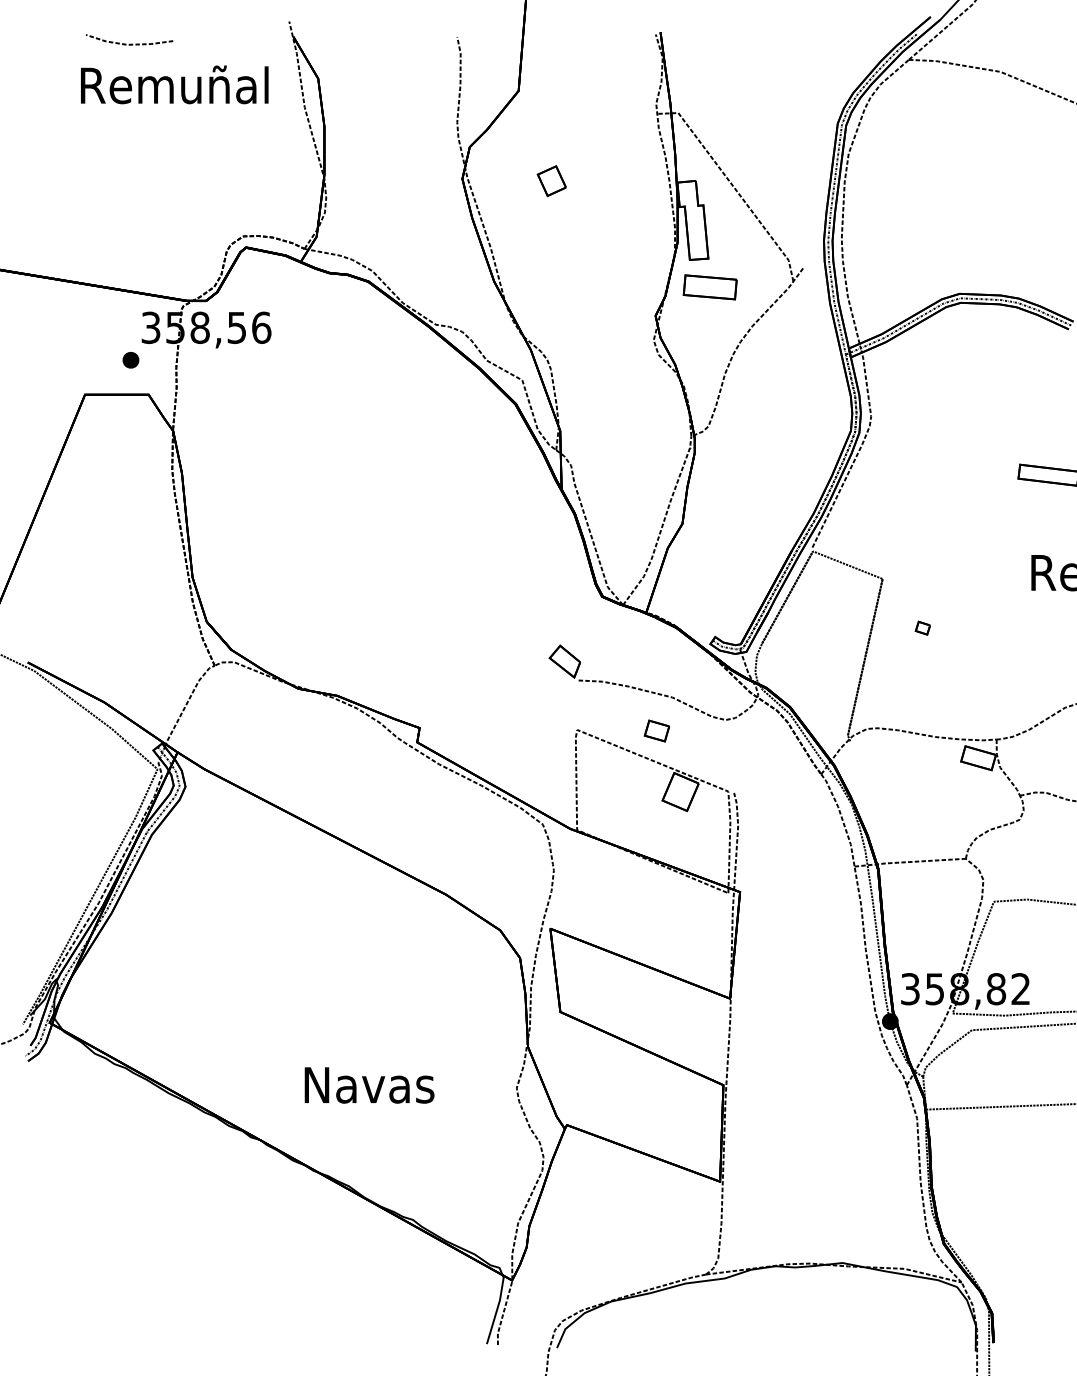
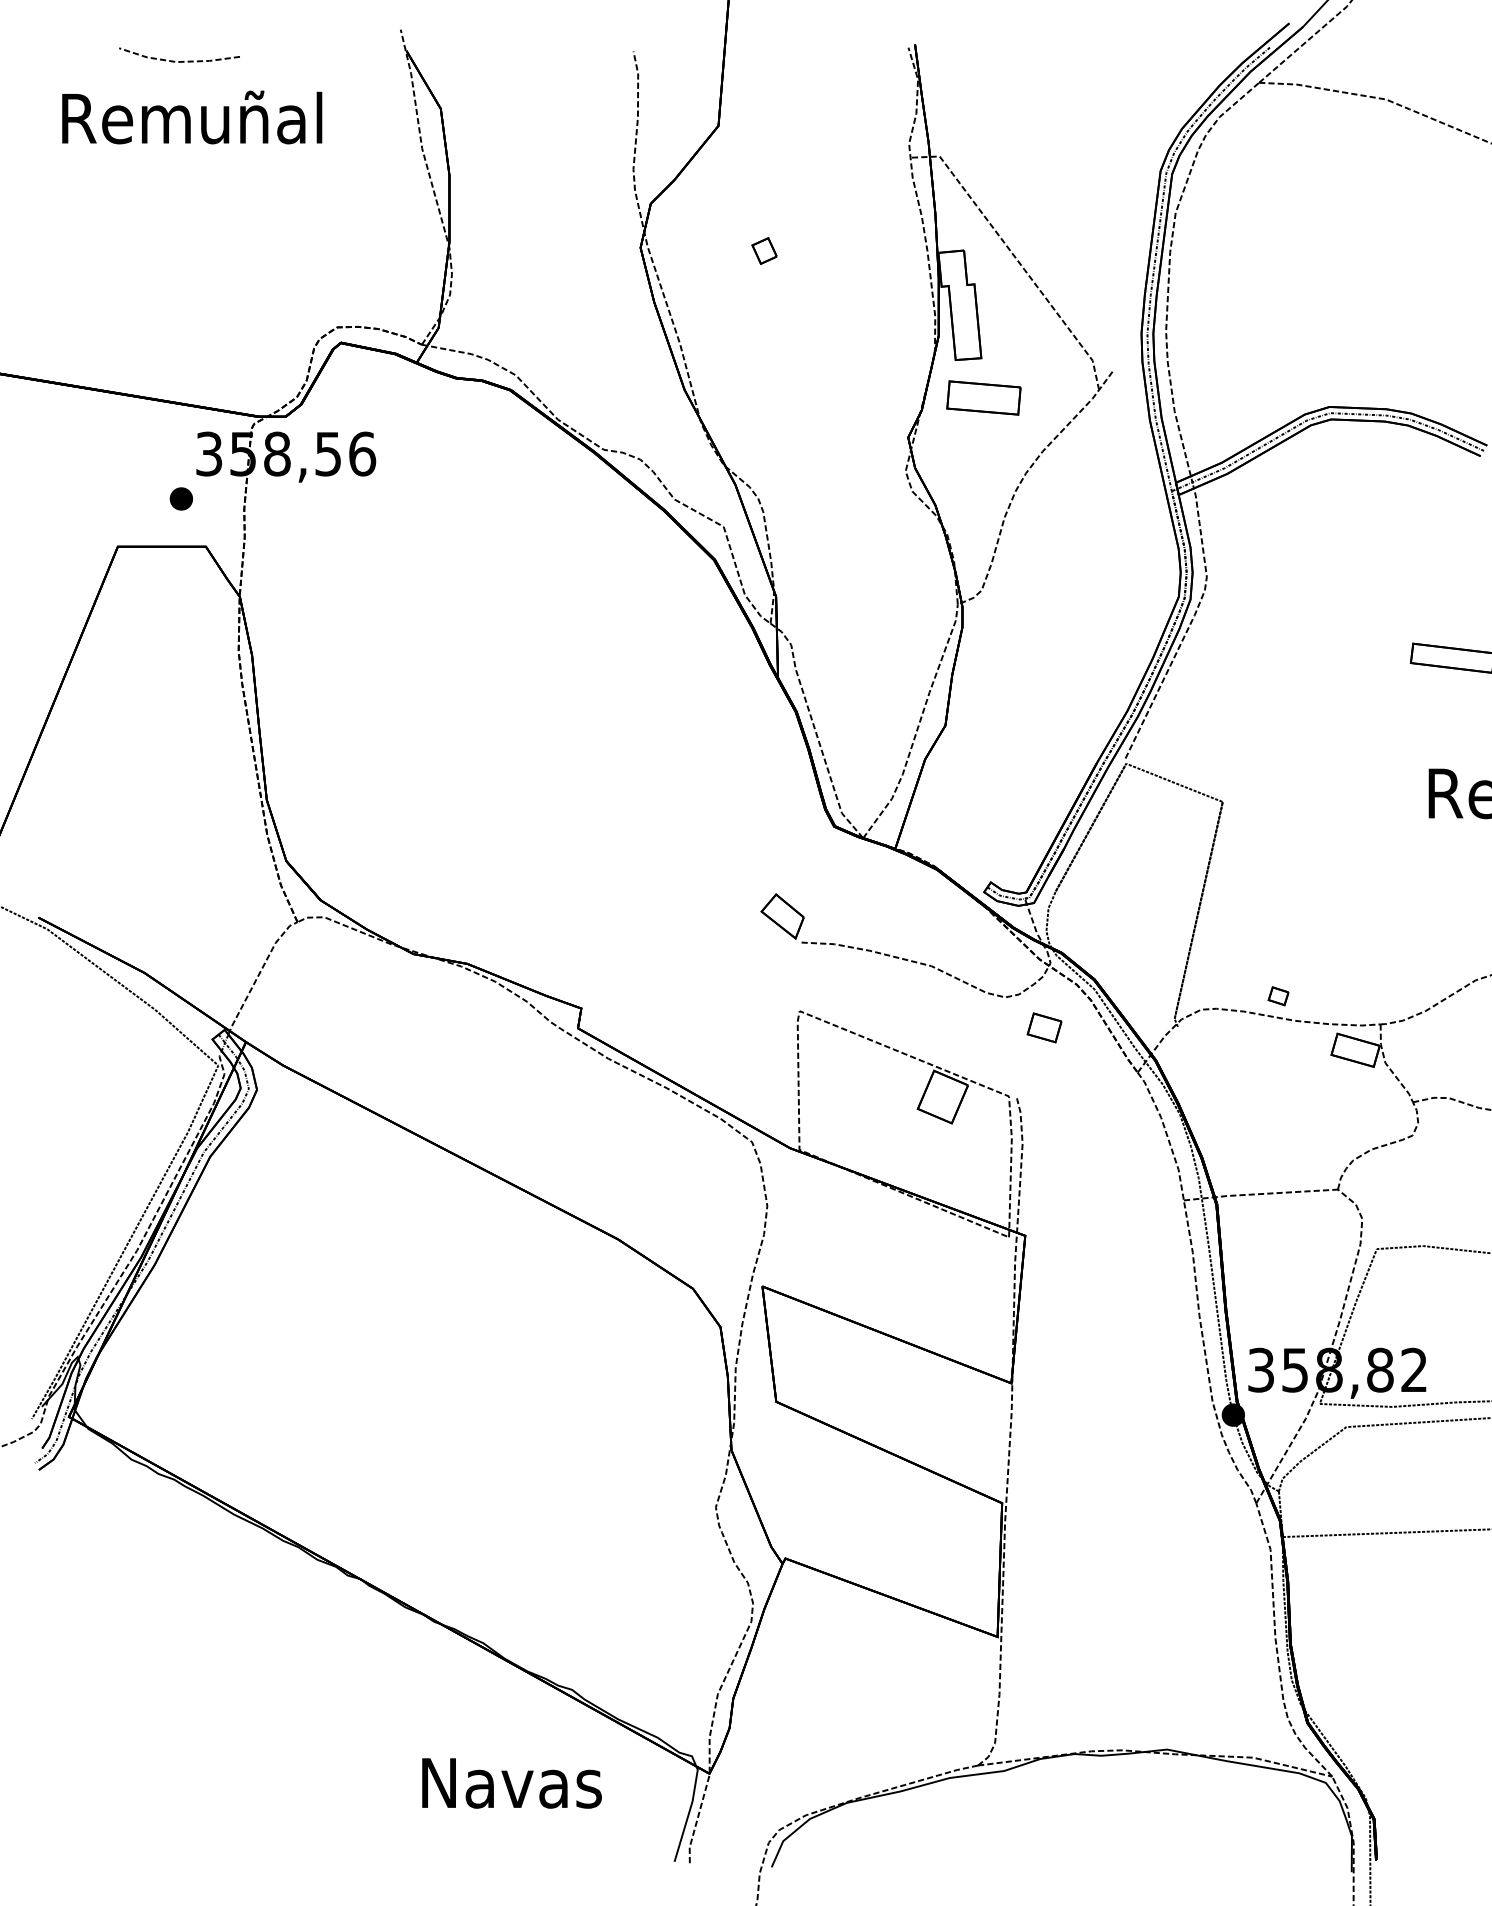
text: (174, 84) -> (191, 116), moved
part: (551, 181) -> (764, 251), size x0.62
part: (922, 627) -> (1277, 995), moved
part: (656, 730) -> (1043, 1027), moved
text: (369, 1085) -> (511, 1783), moved

